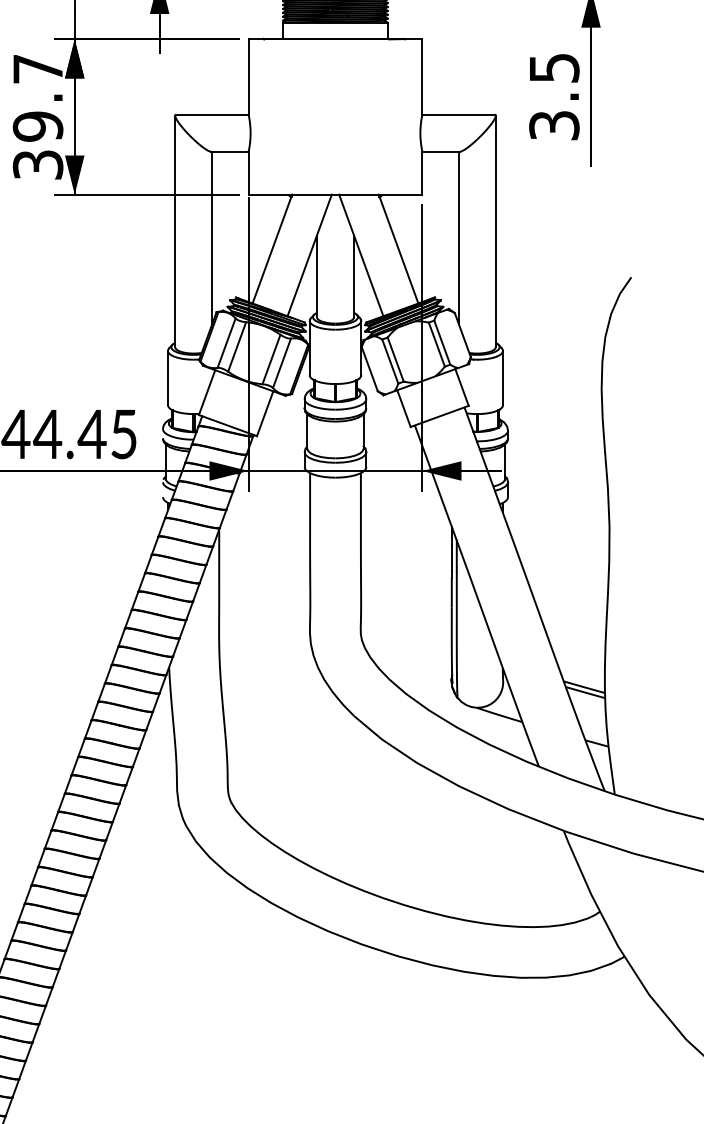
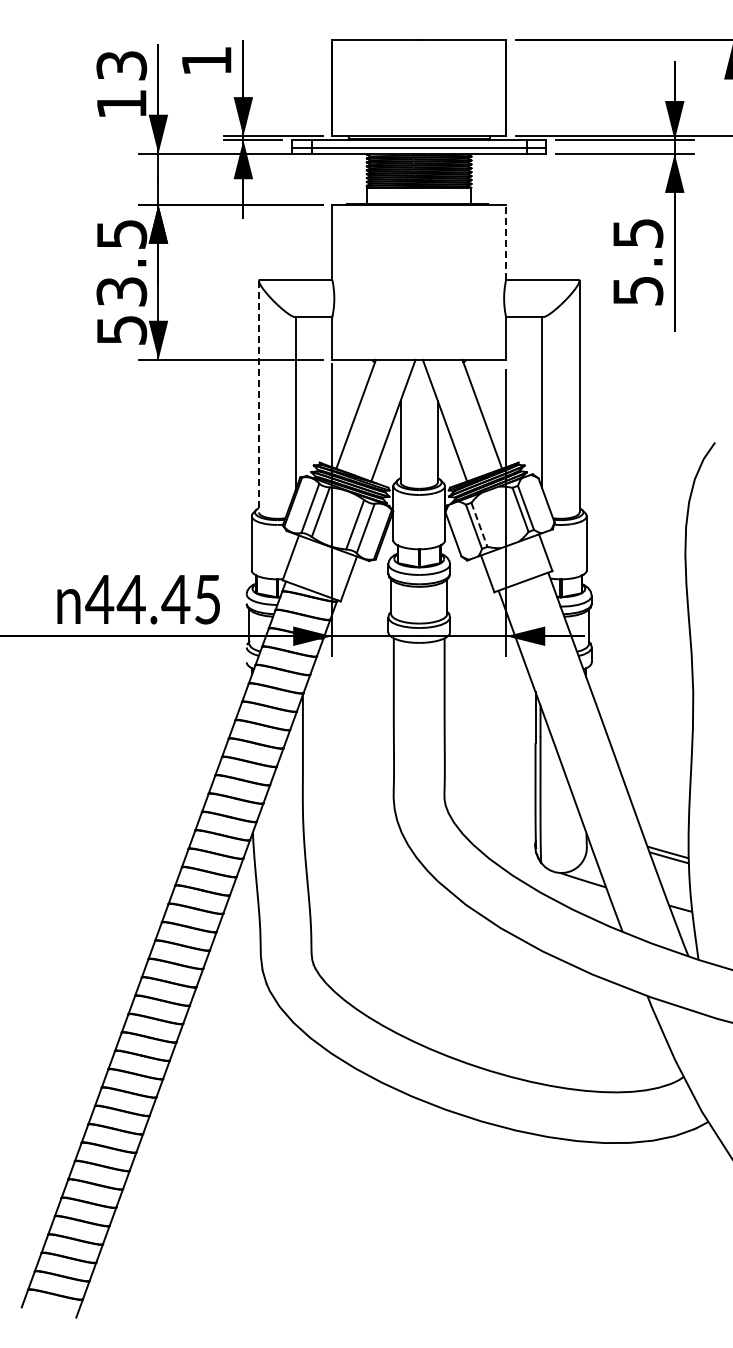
line: (422, 77) -> (506, 242), solid -> dashed
text: (37, 117) -> (121, 282), 39.7 -> 53.5
text: (553, 125) -> (637, 290), 3.5 -> 5.5
line: (174, 231) -> (258, 396), solid -> dashed
line: (395, 360) -> (479, 525), solid -> dashed

